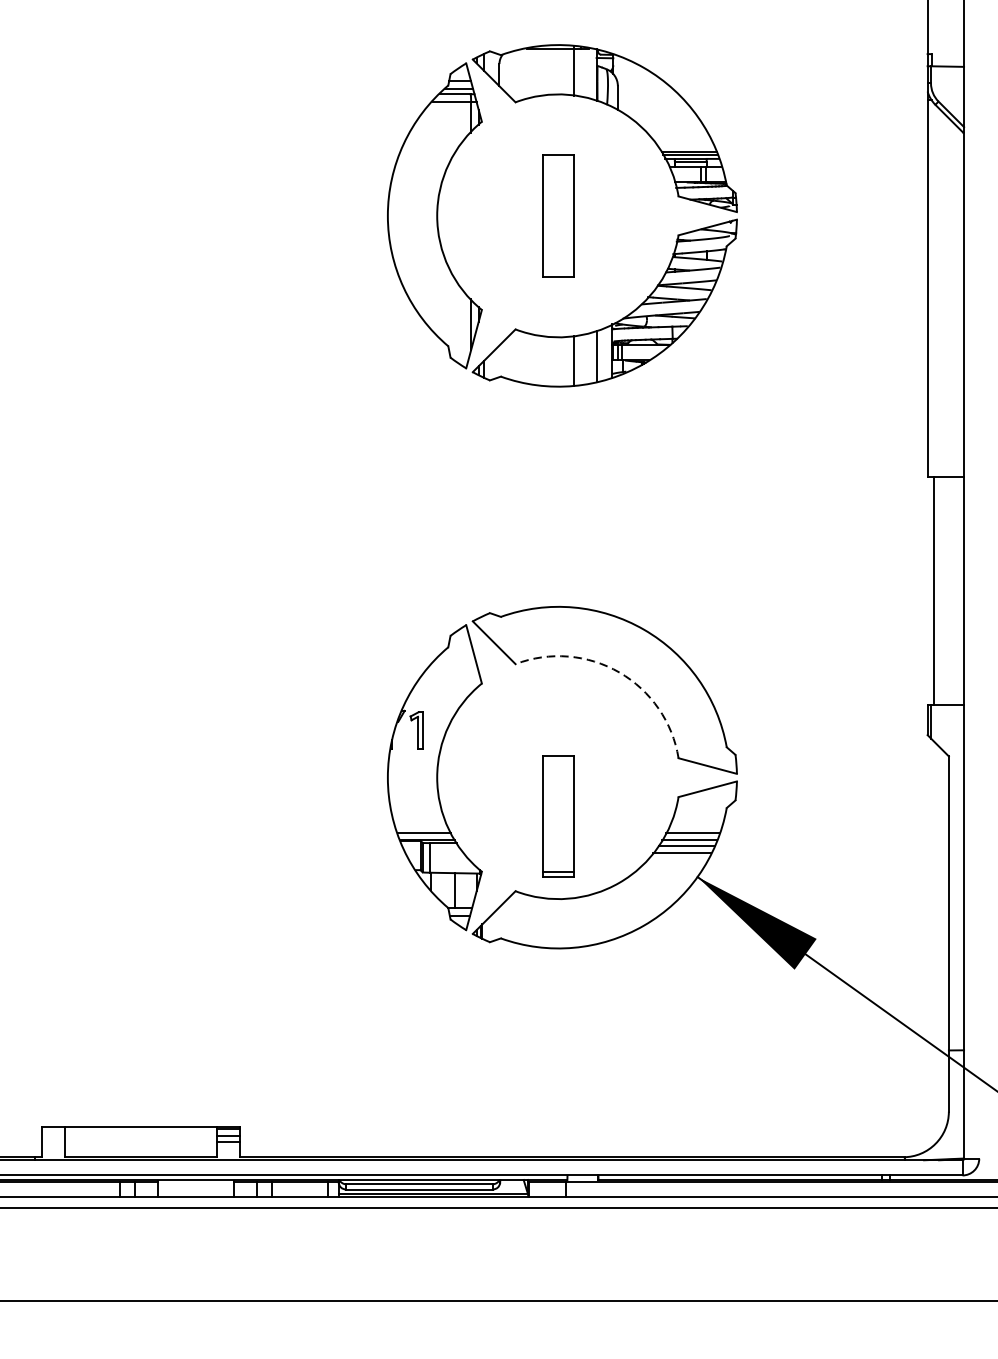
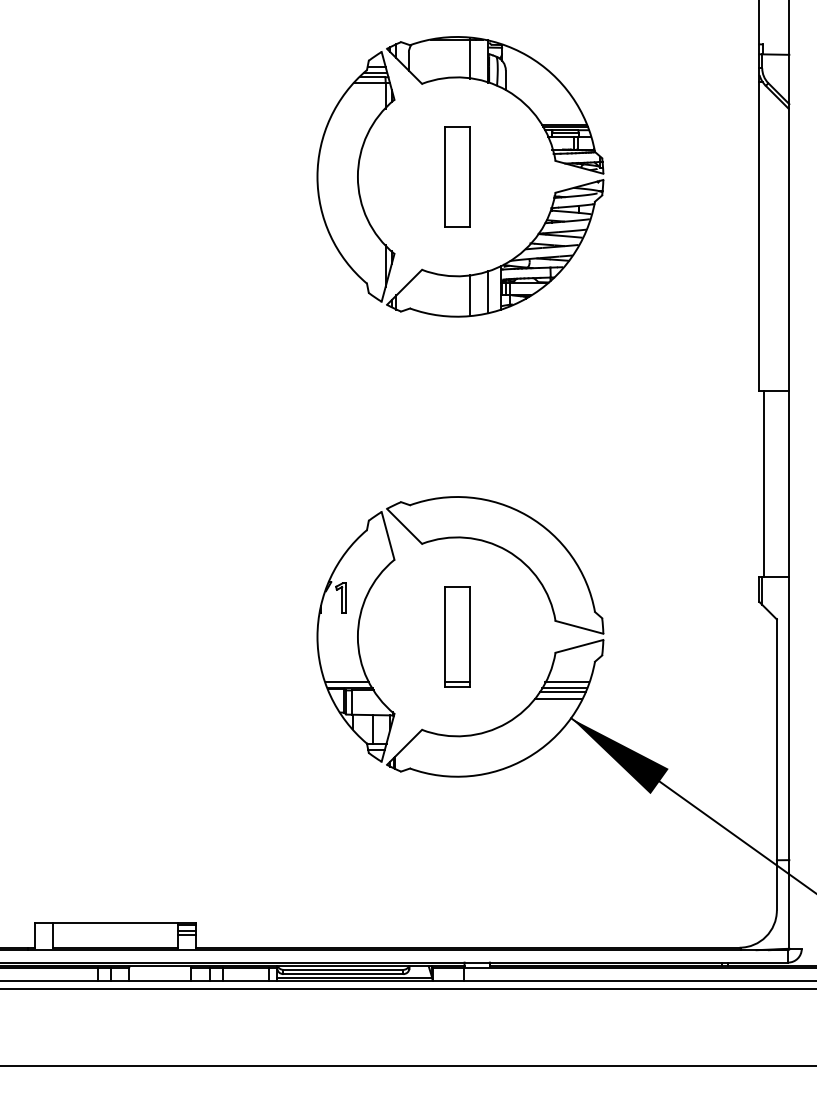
arc: (619, 672) -> (507, 550), dashed -> solid
part: (558, 816) -> (457, 636), moved

